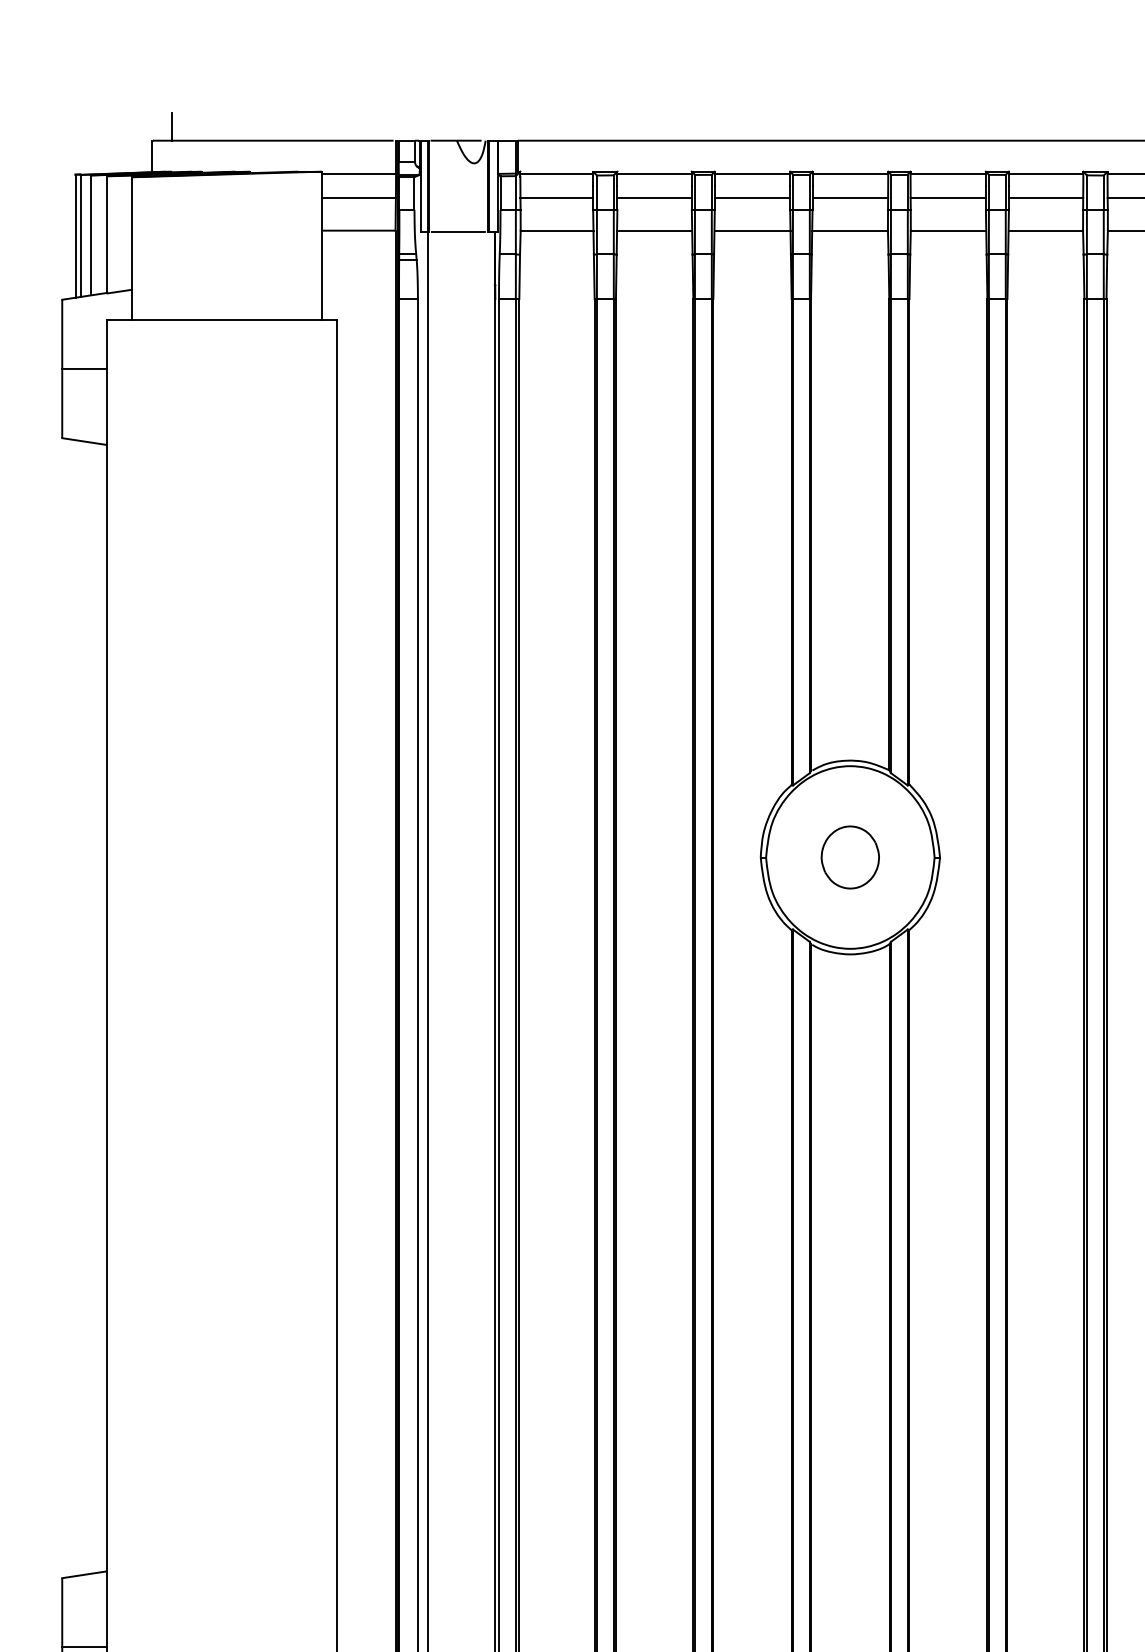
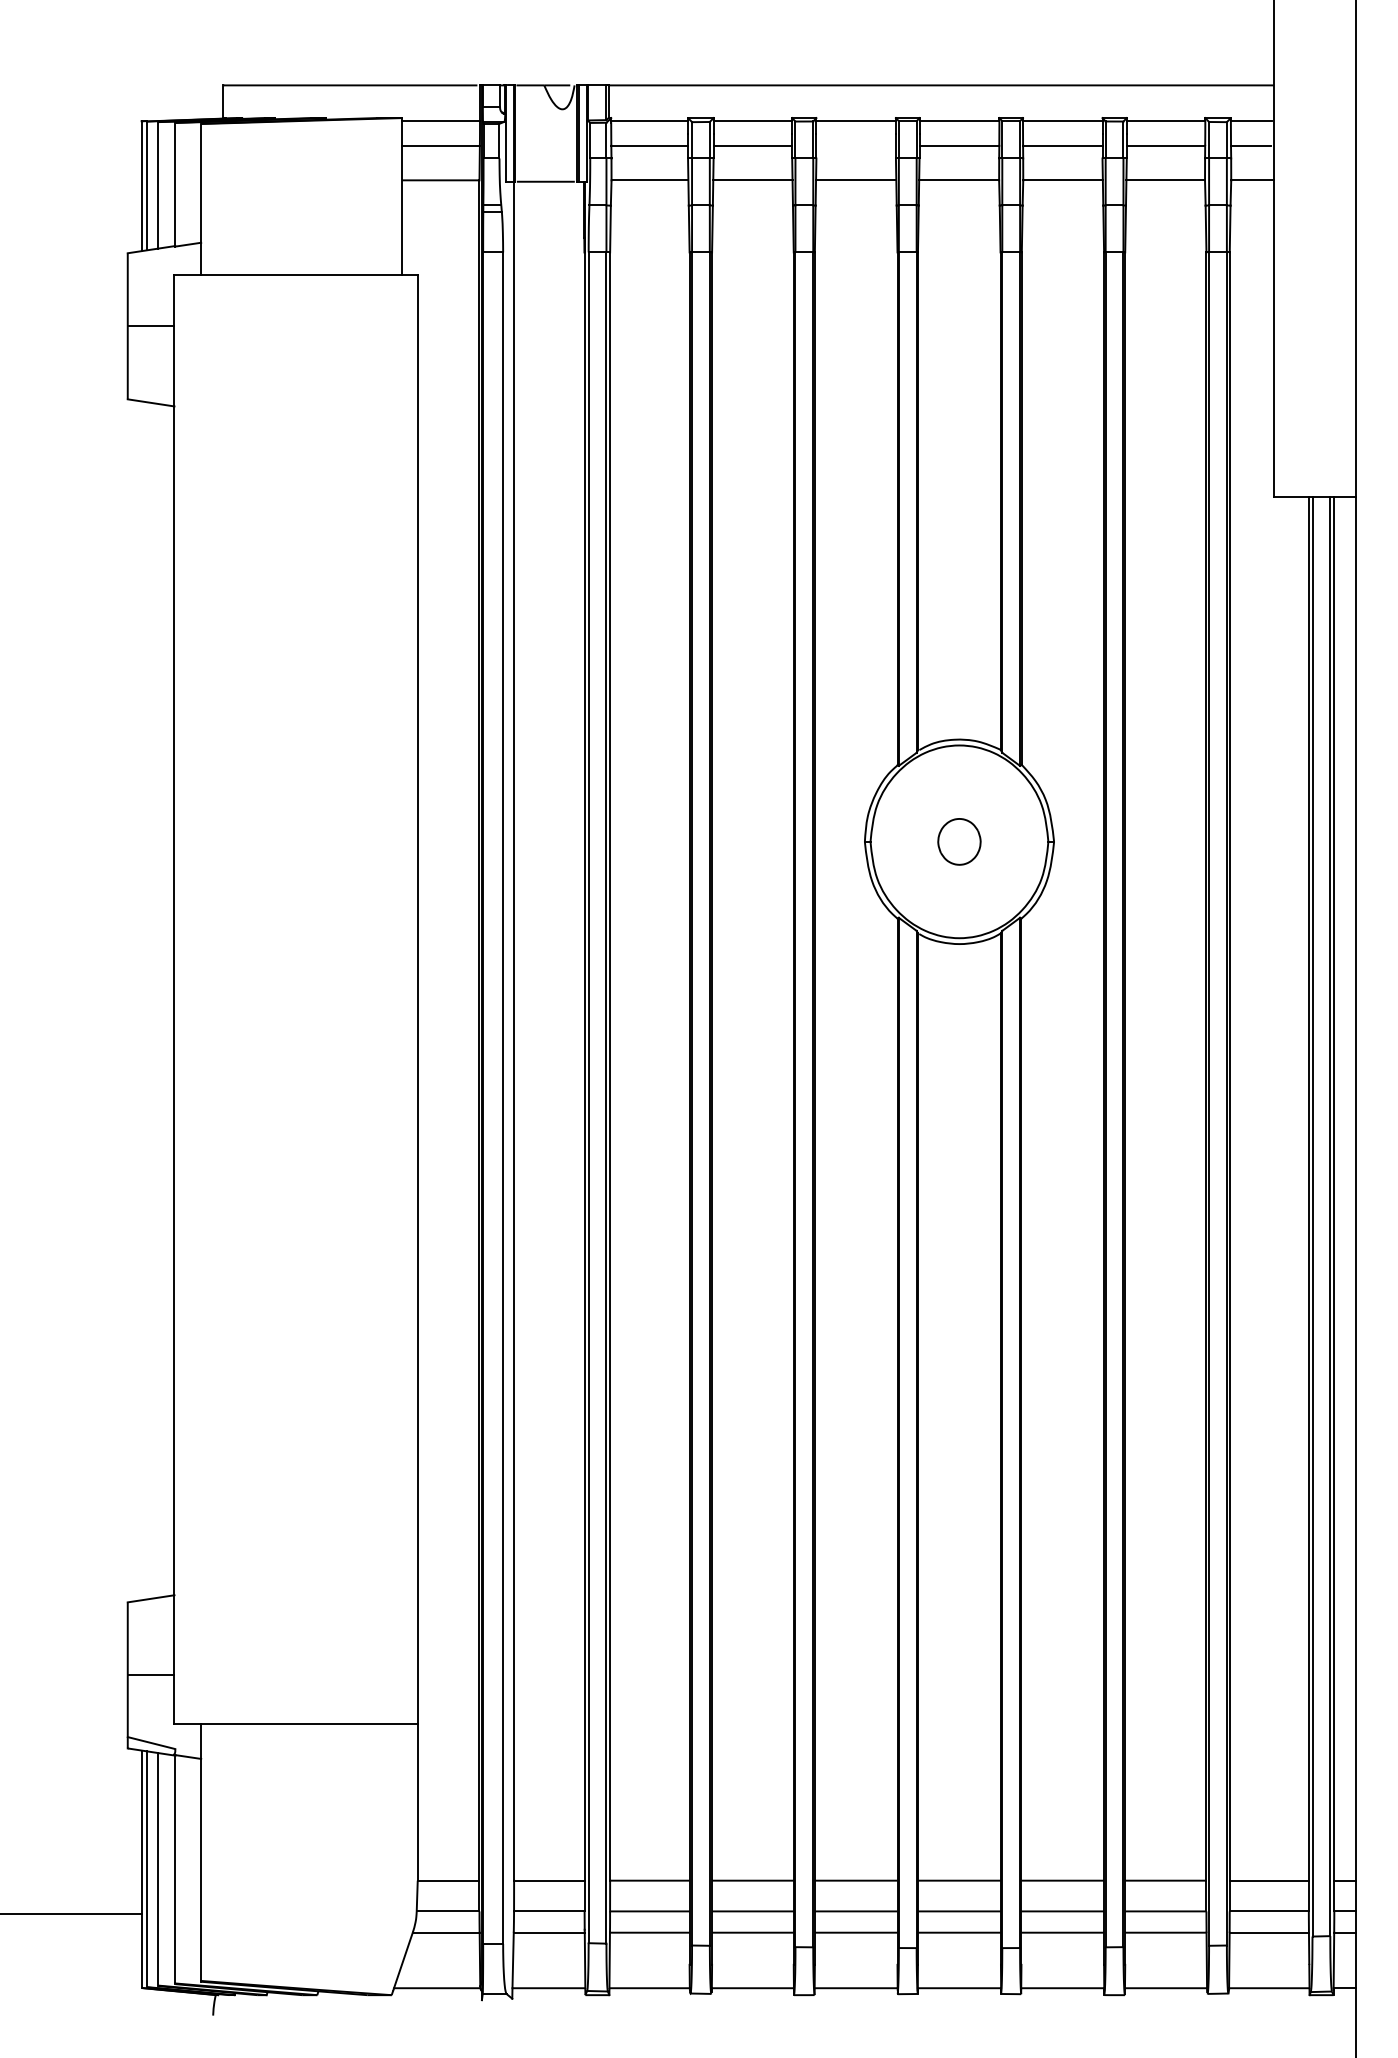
line: (171, 126) -> (243, 70), removed
line: (751, 197) -> (855, 145), removed
part: (850, 857) -> (959, 841), size x0.7

